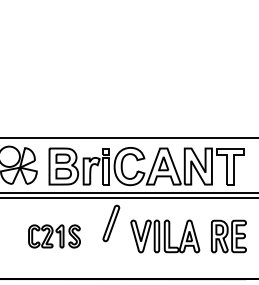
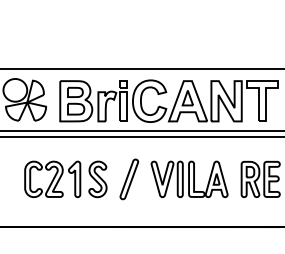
part: (111, 223) -> (129, 179), moved
part: (54, 236) -> (65, 179), size x1.43

